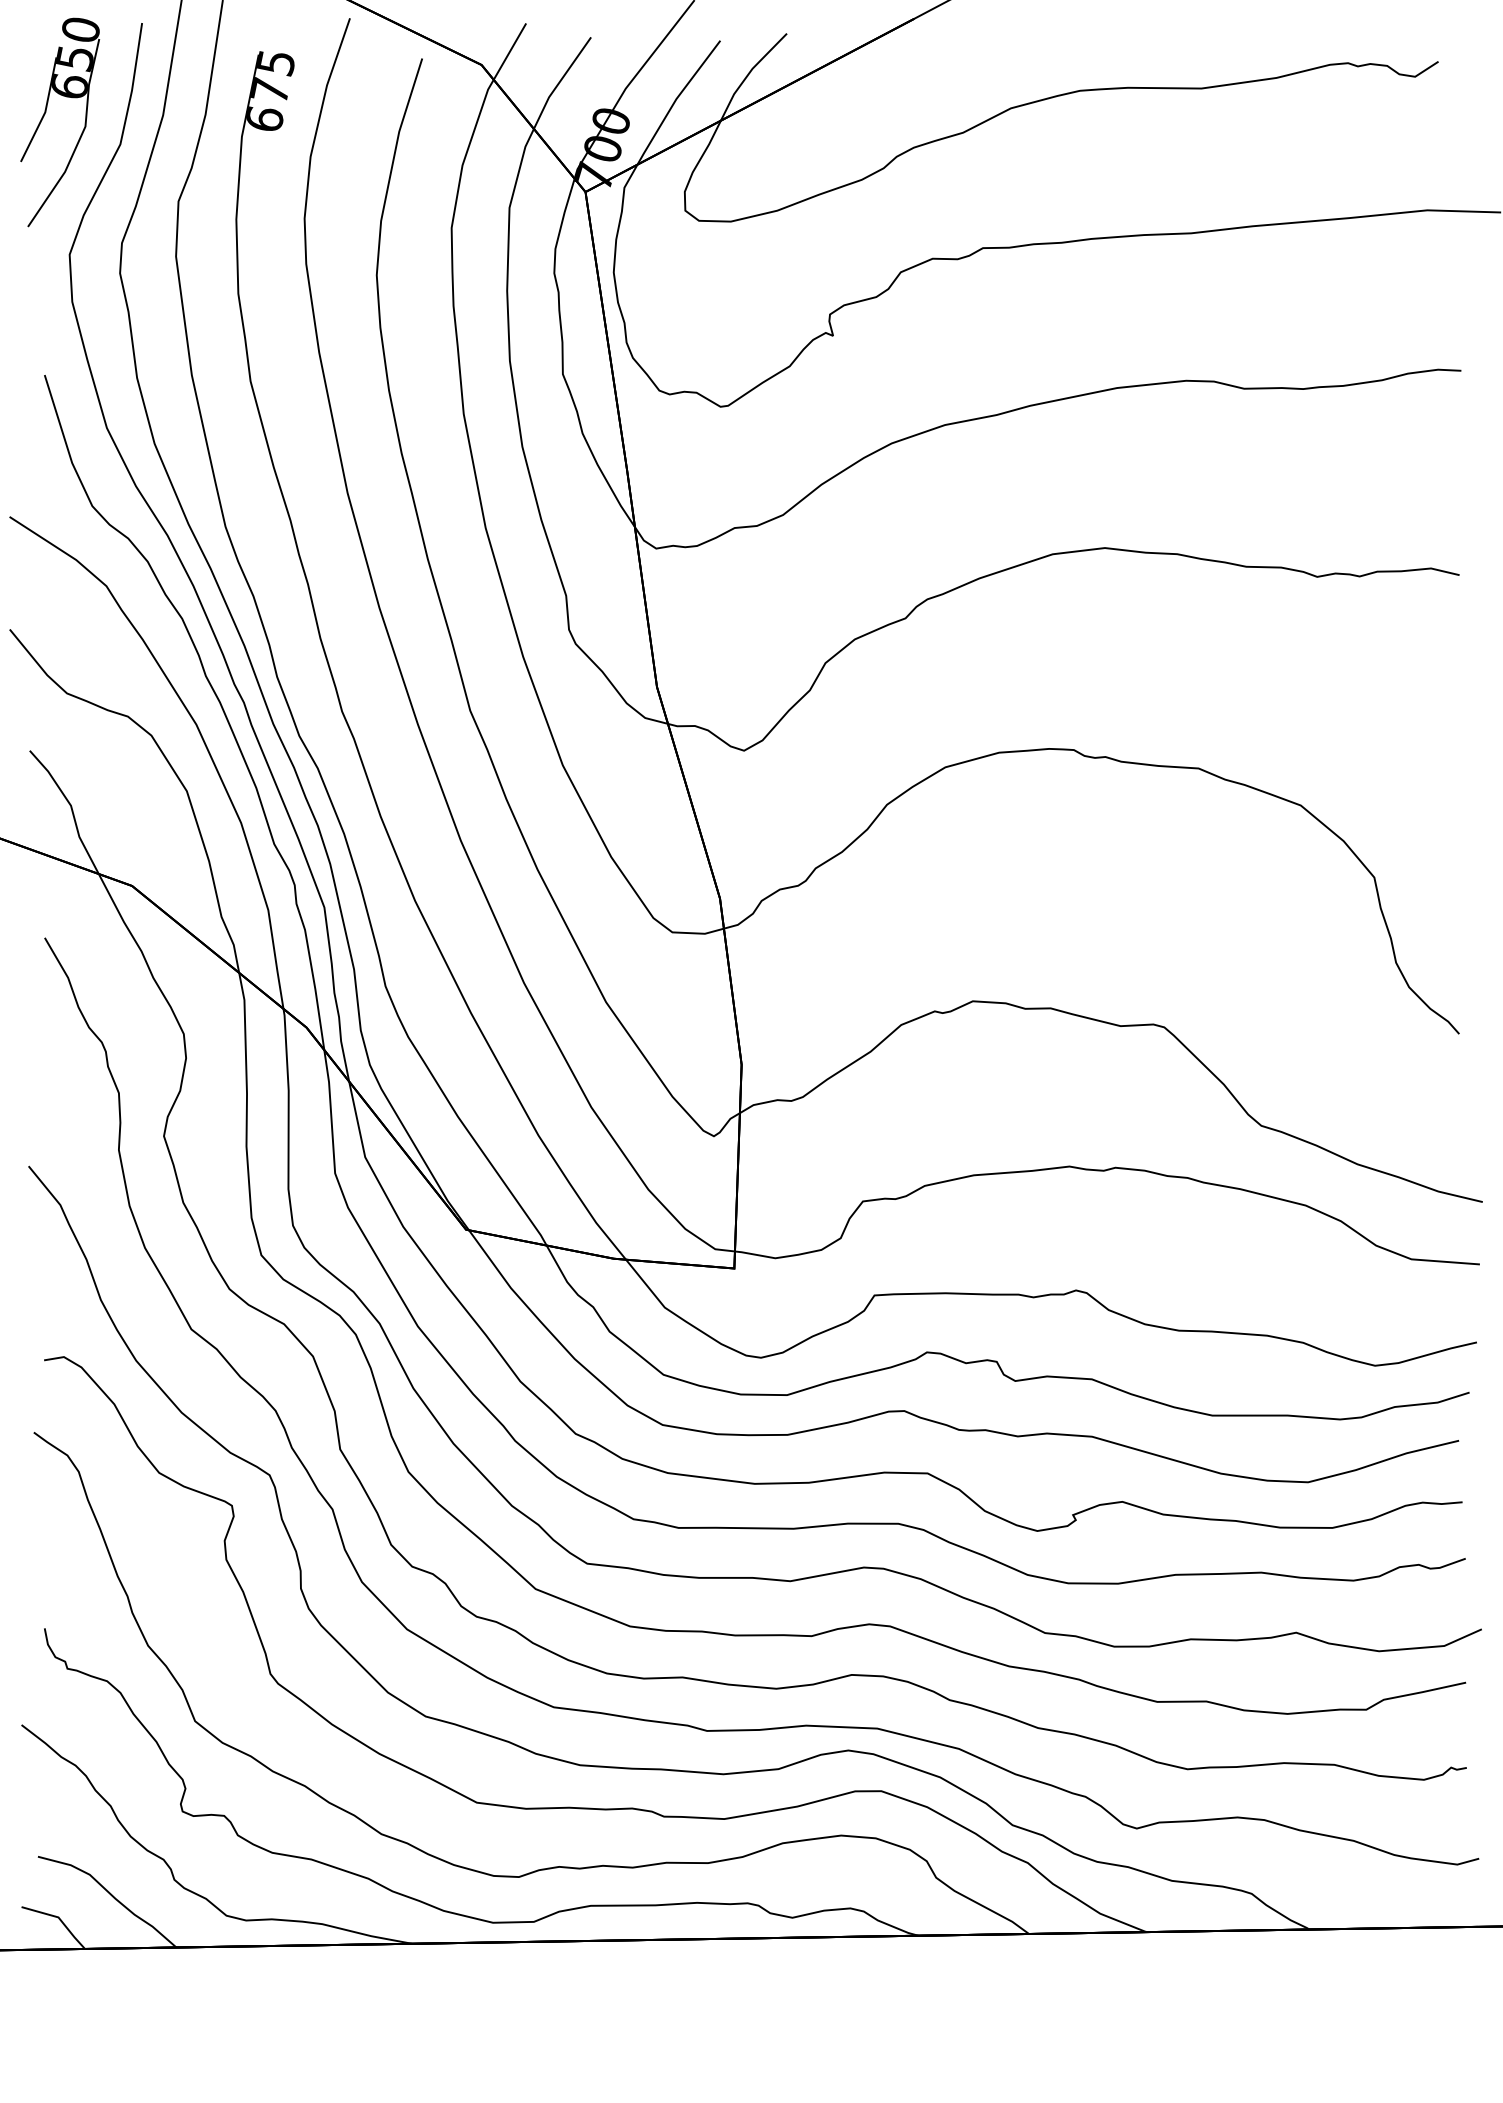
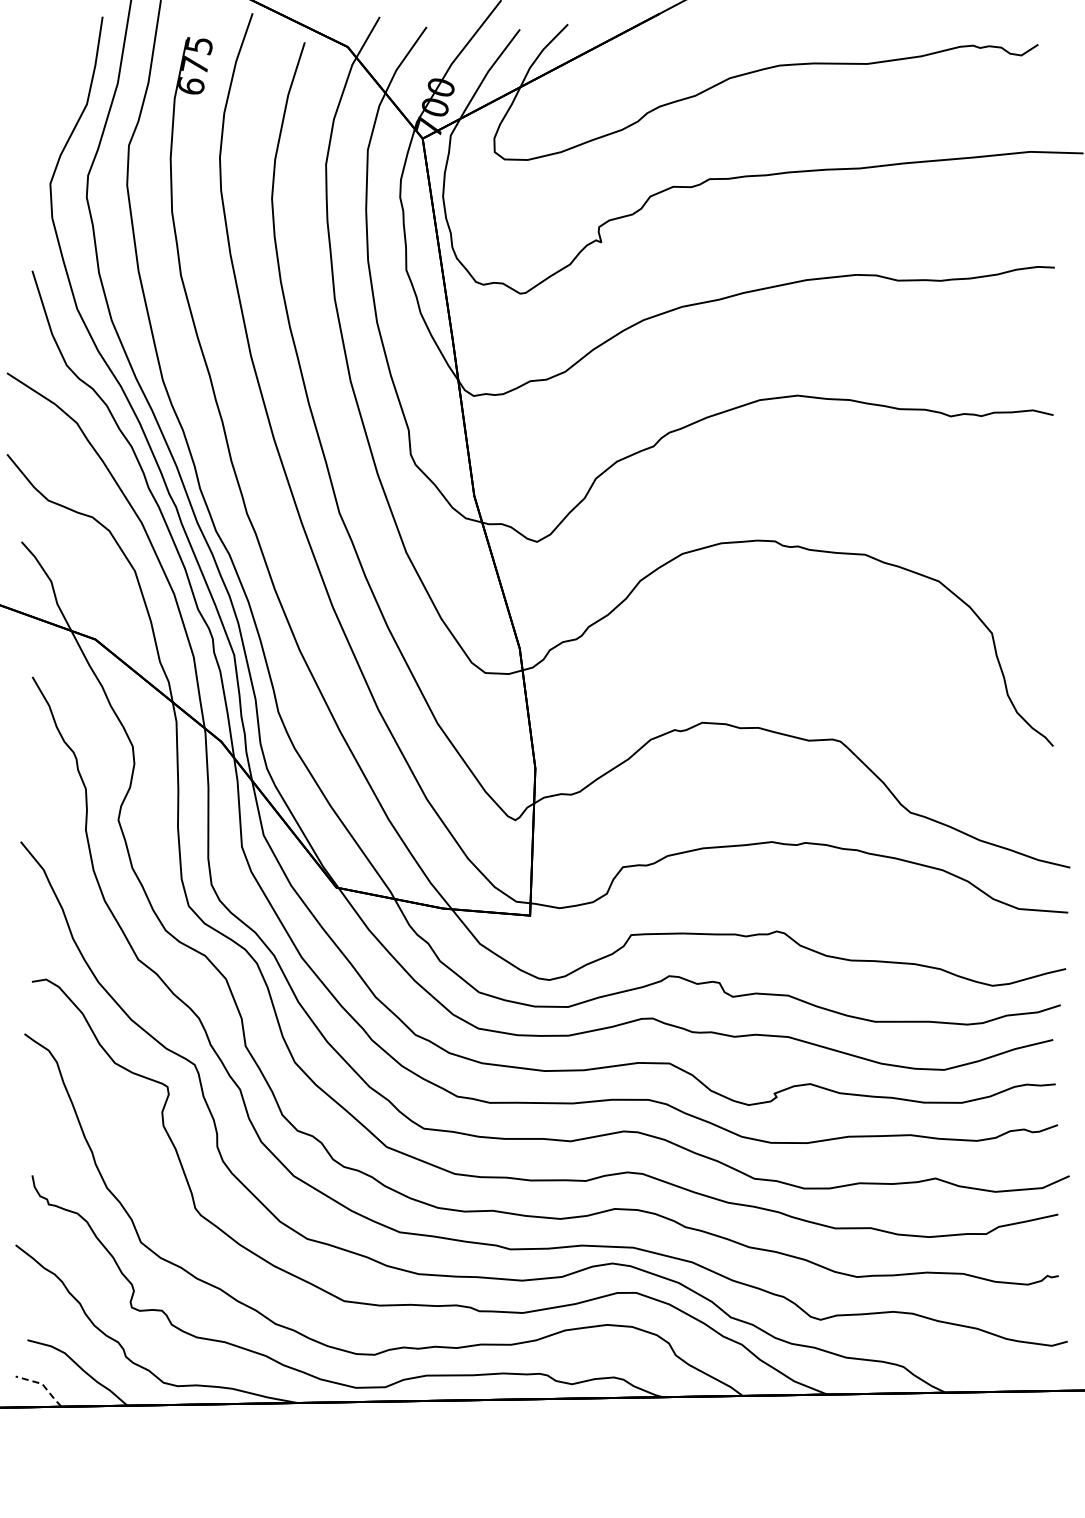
part: (46, 114) -> (33, 82), removed
line: (58, 1918) -> (42, 1384), solid -> dashed

